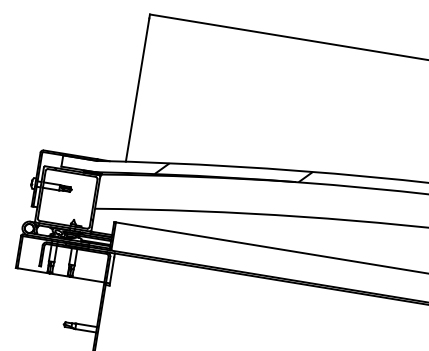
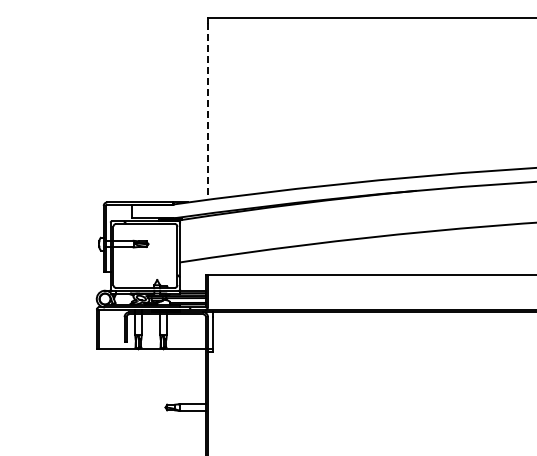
line: (137, 90) -> (208, 111), solid -> dashed
hatch: (233, 172) -> (339, 191), removed

